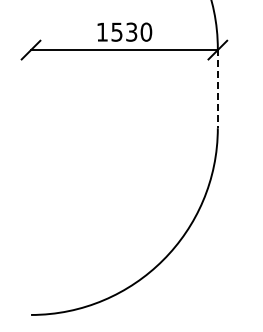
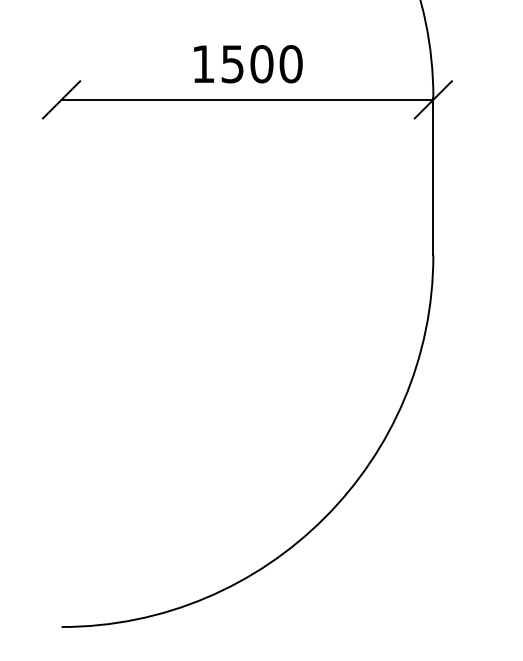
text: (131, 31) -> (261, 62), 1530 -> 1500
line: (217, 88) -> (432, 176), dashed -> solid

